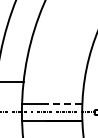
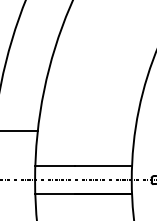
line: (64, 103) -> (103, 165), dashed -> solid

